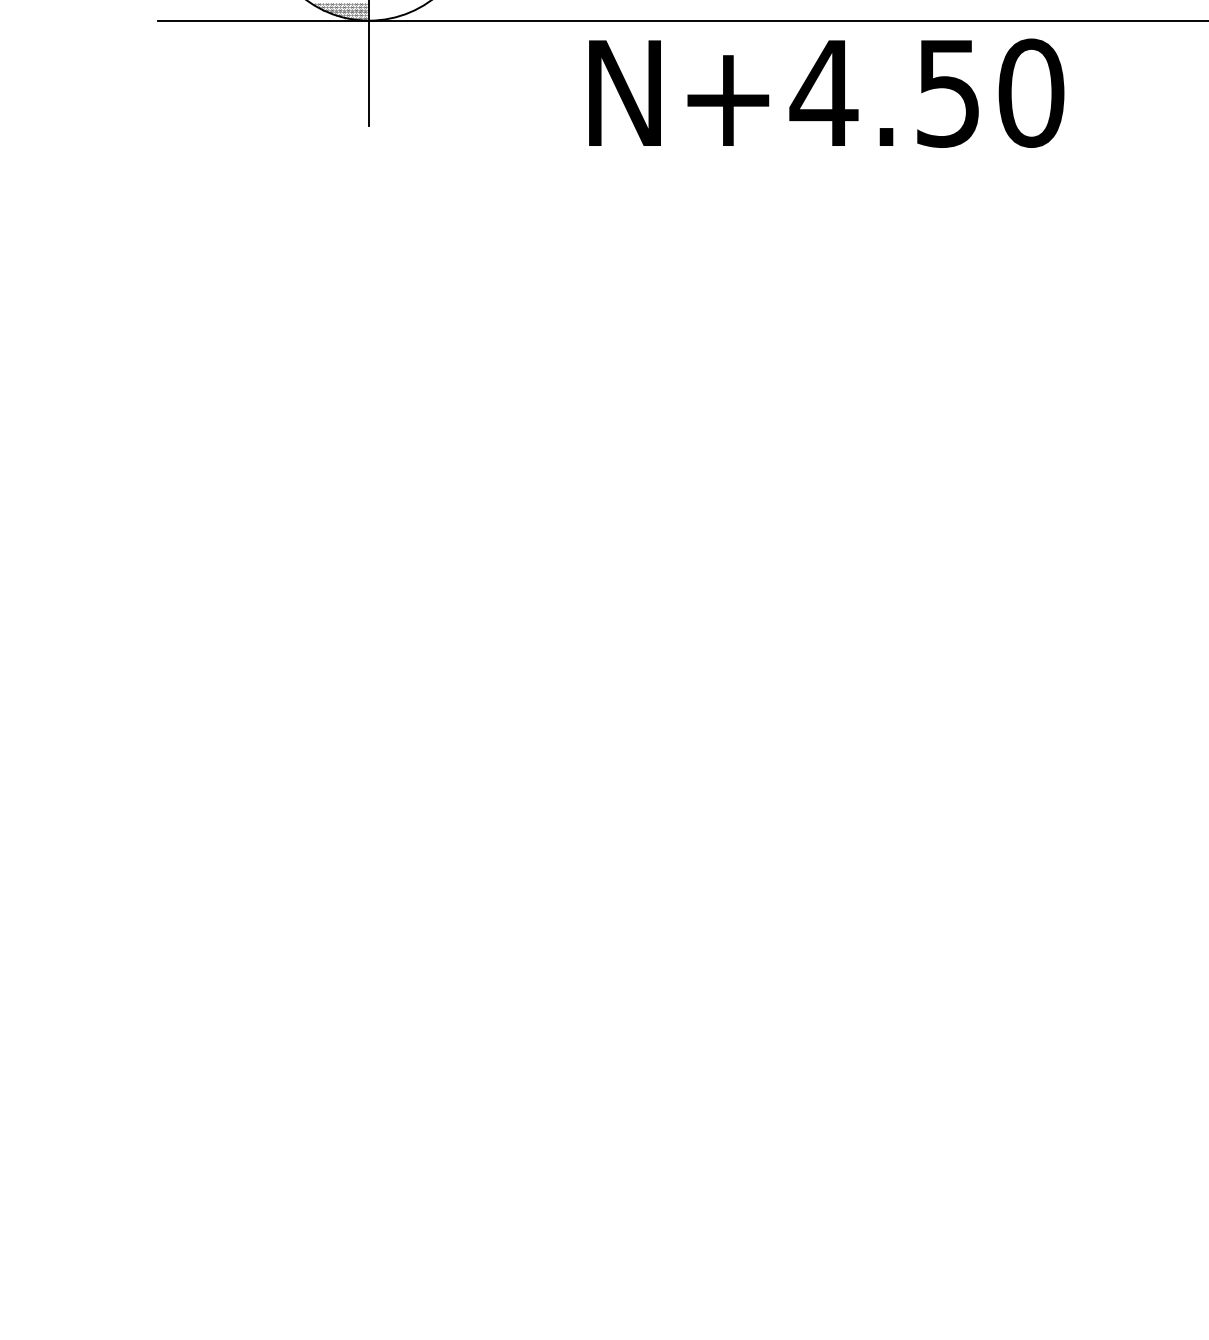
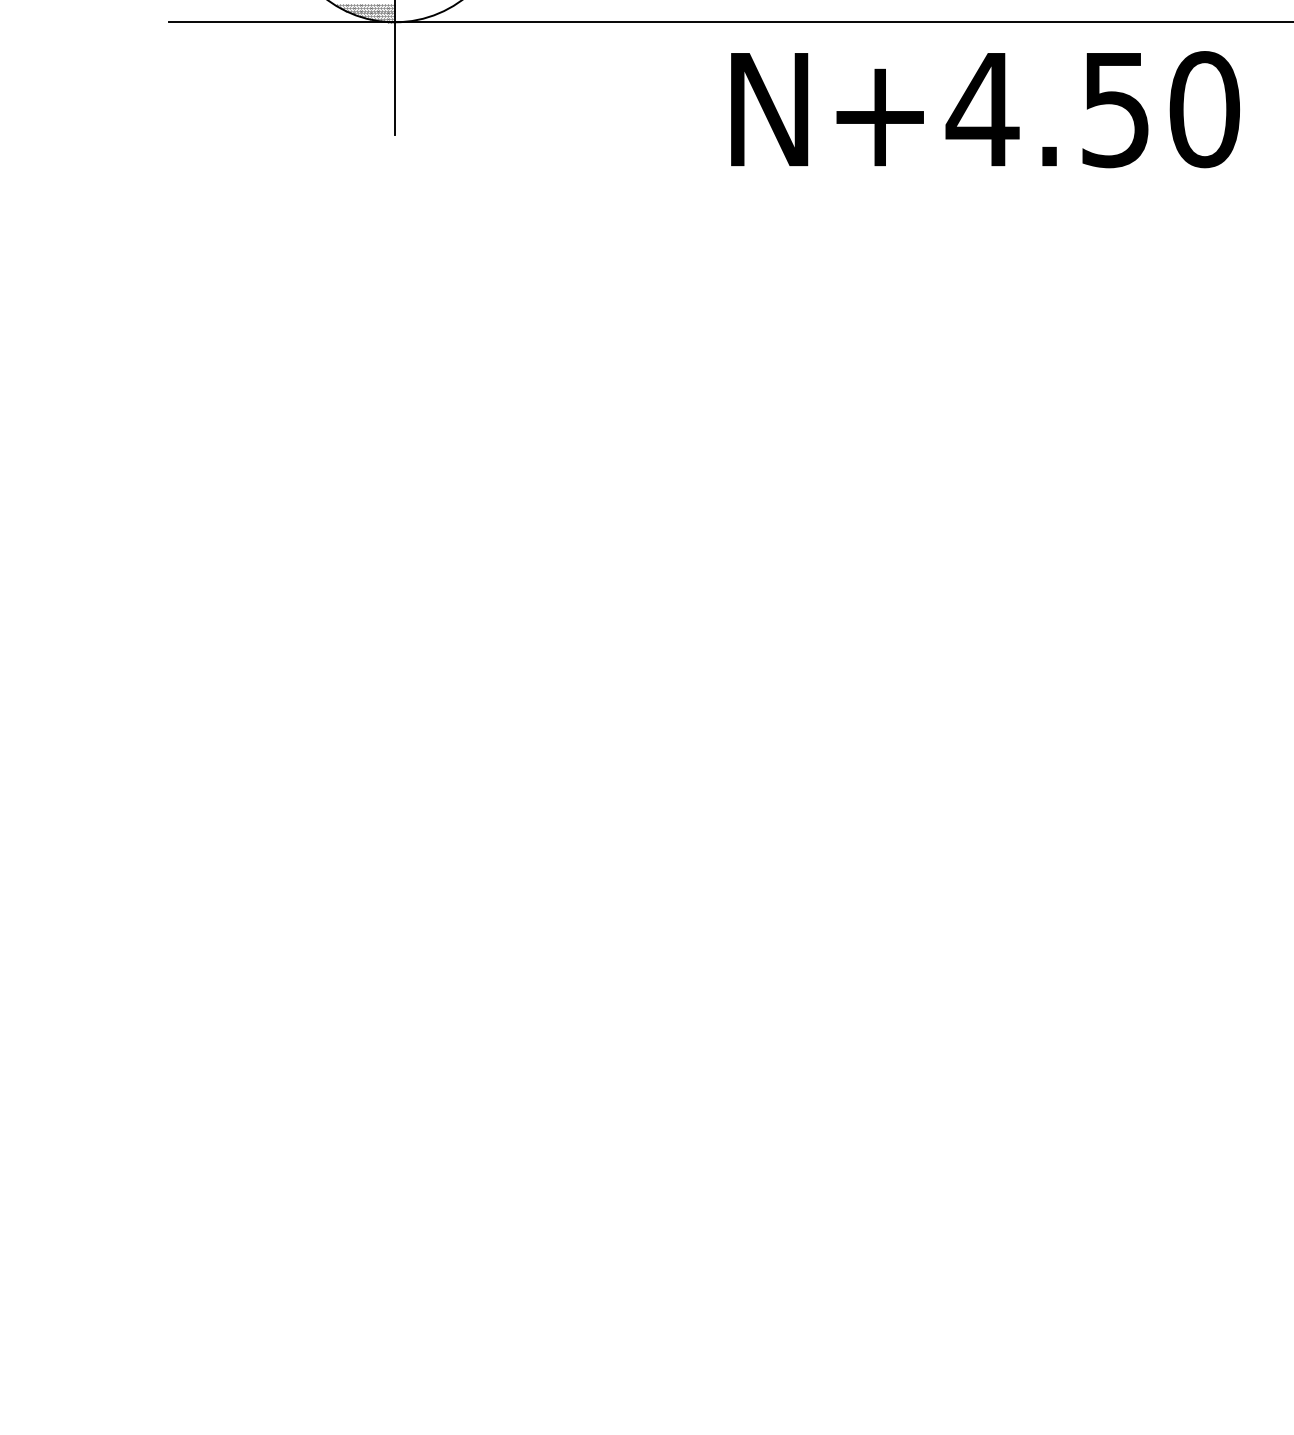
text: (826, 92) -> (985, 108), moved

